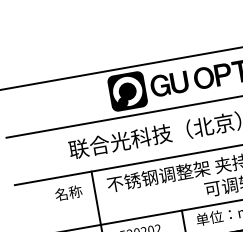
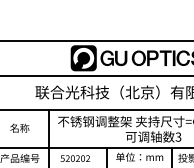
text: (68, 192) -> (19, 127), moved

